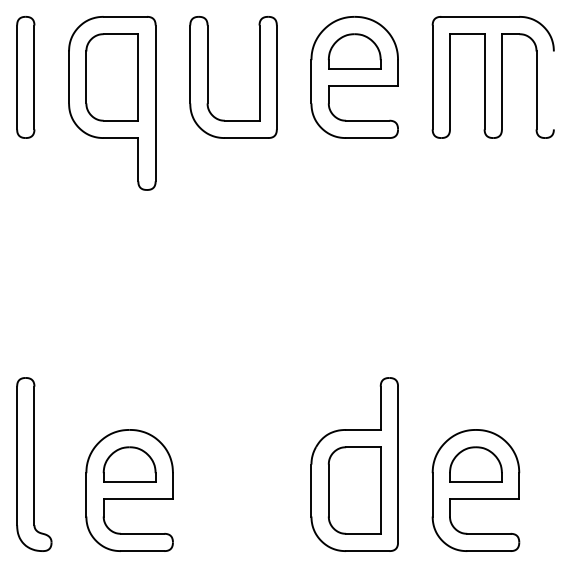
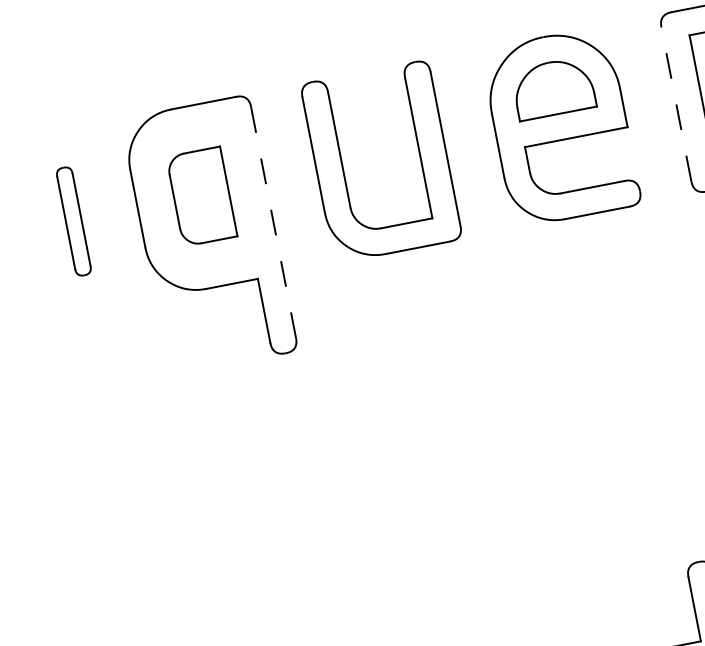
part: (25, 77) -> (73, 221), size x0.6
part: (111, 77) -> (200, 196), size x0.7
line: (432, 77) -> (676, 104), solid -> dashed
line: (155, 103) -> (273, 222), solid -> dashed

